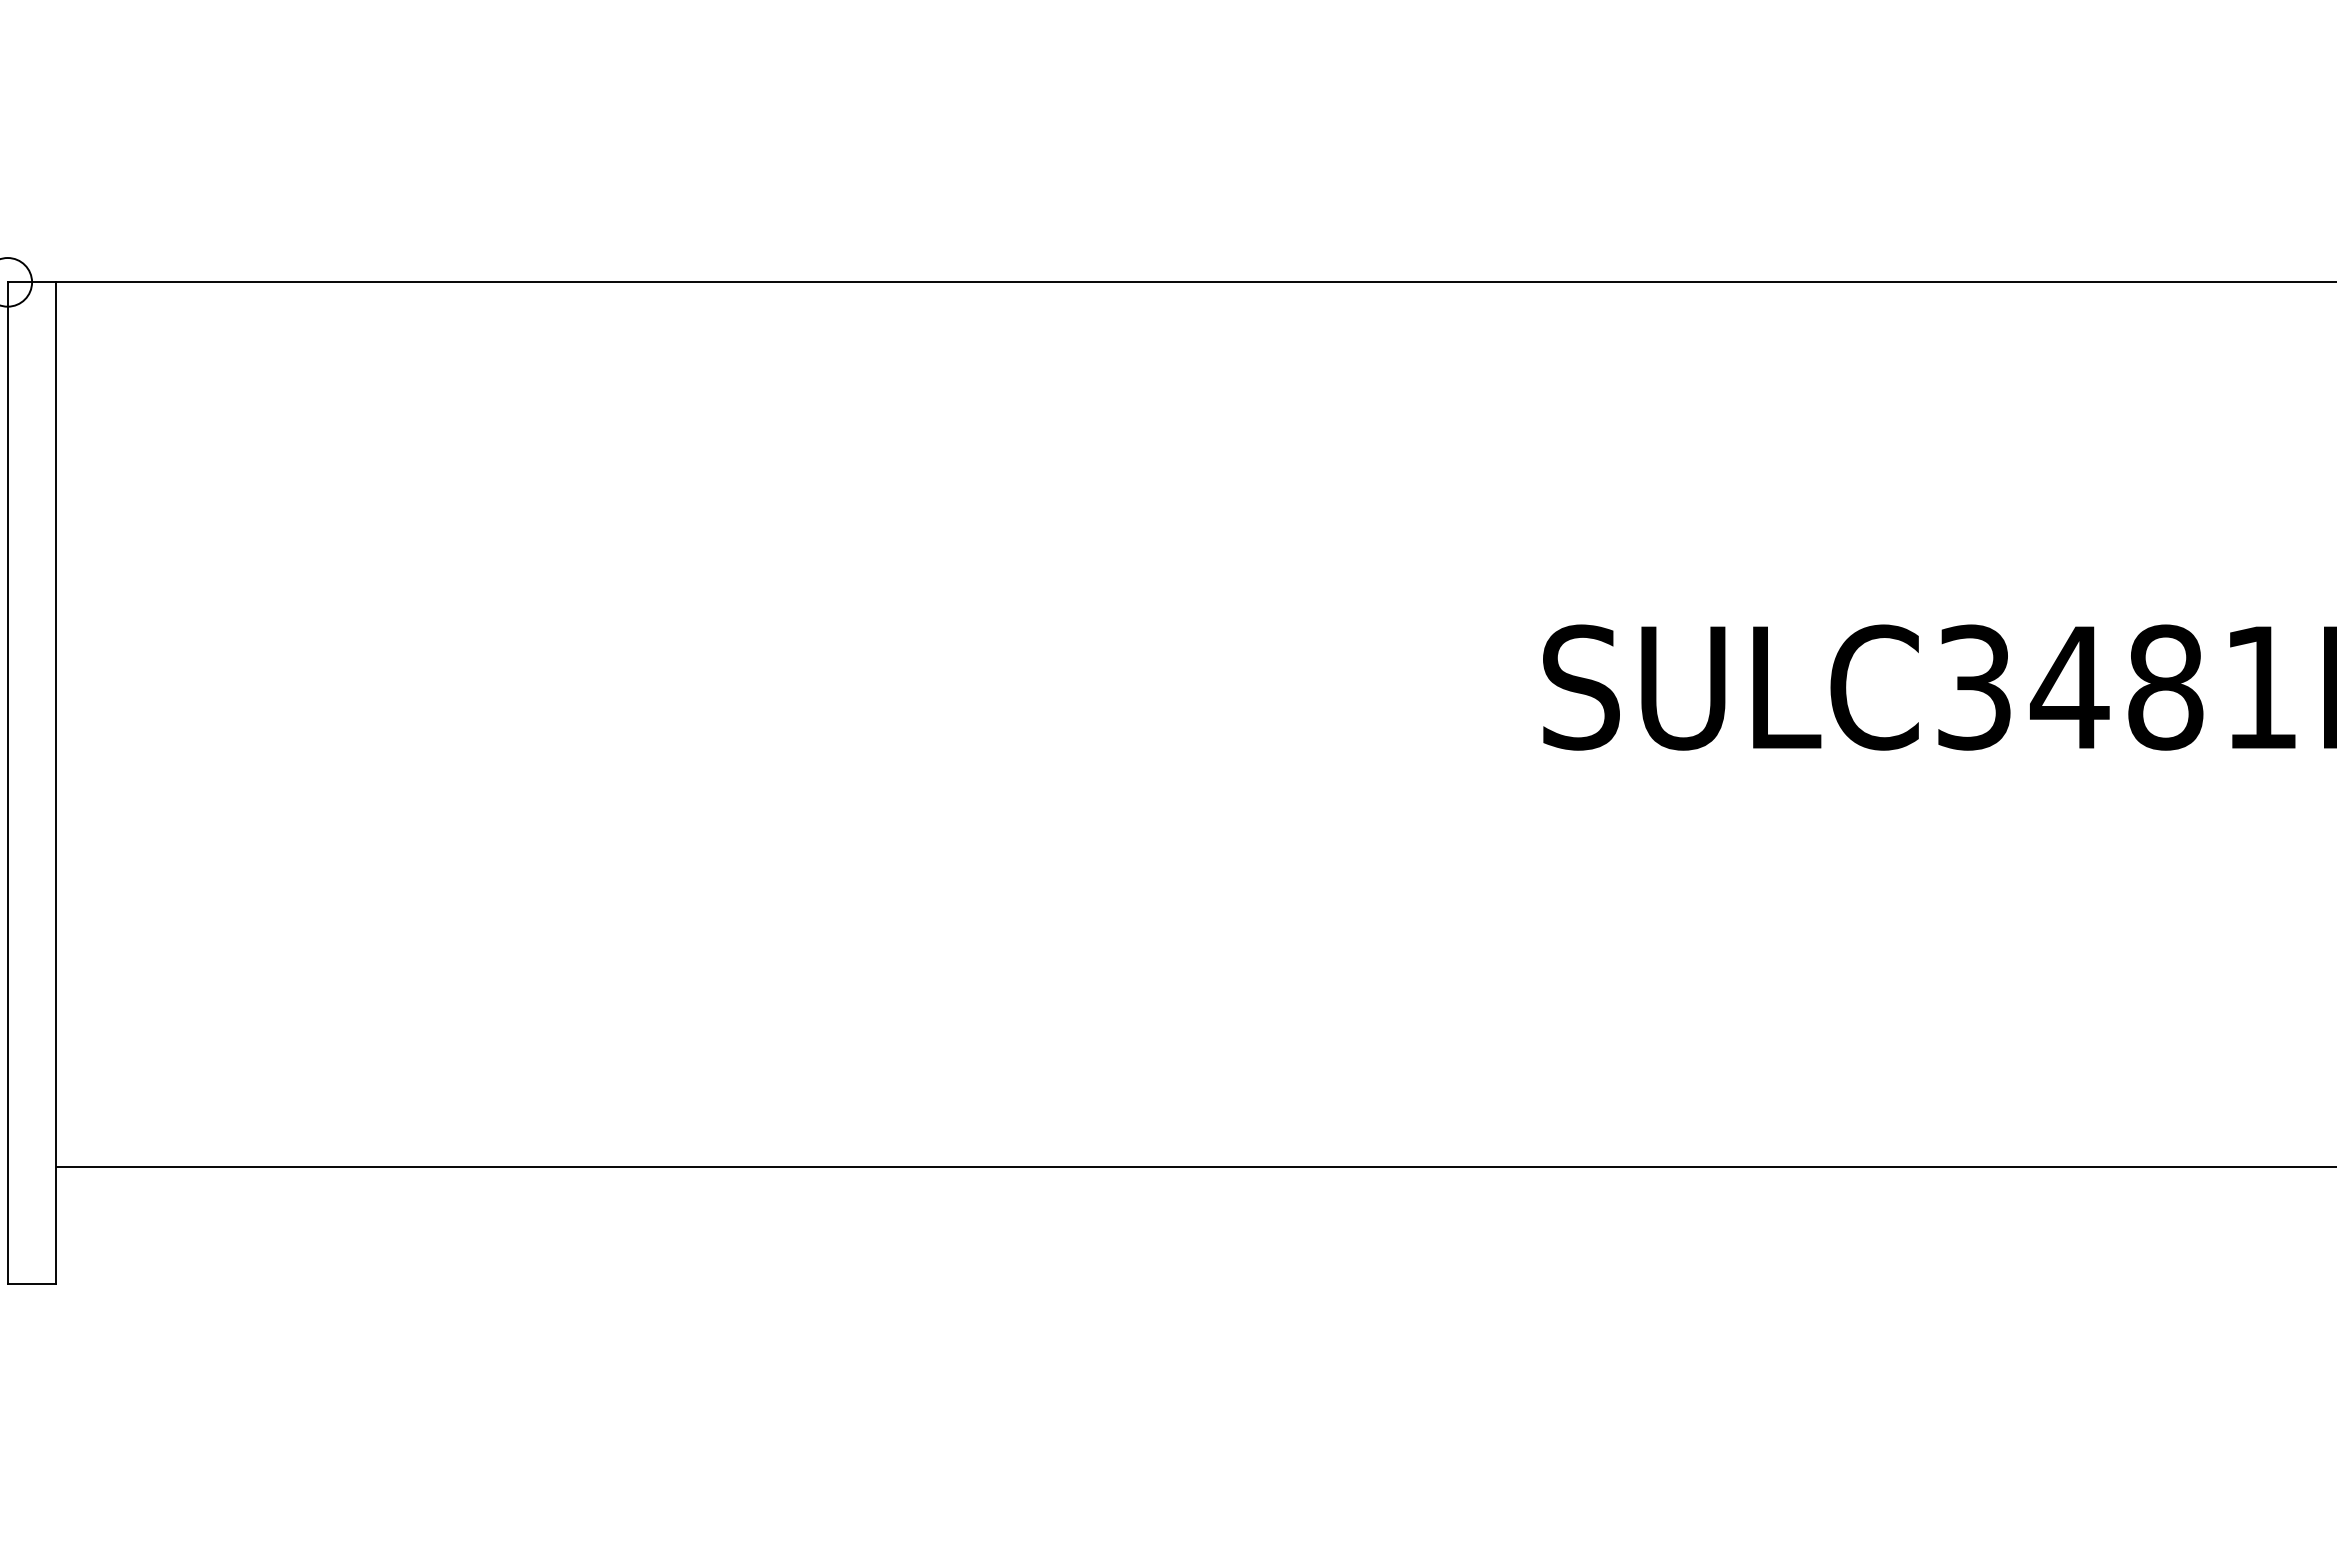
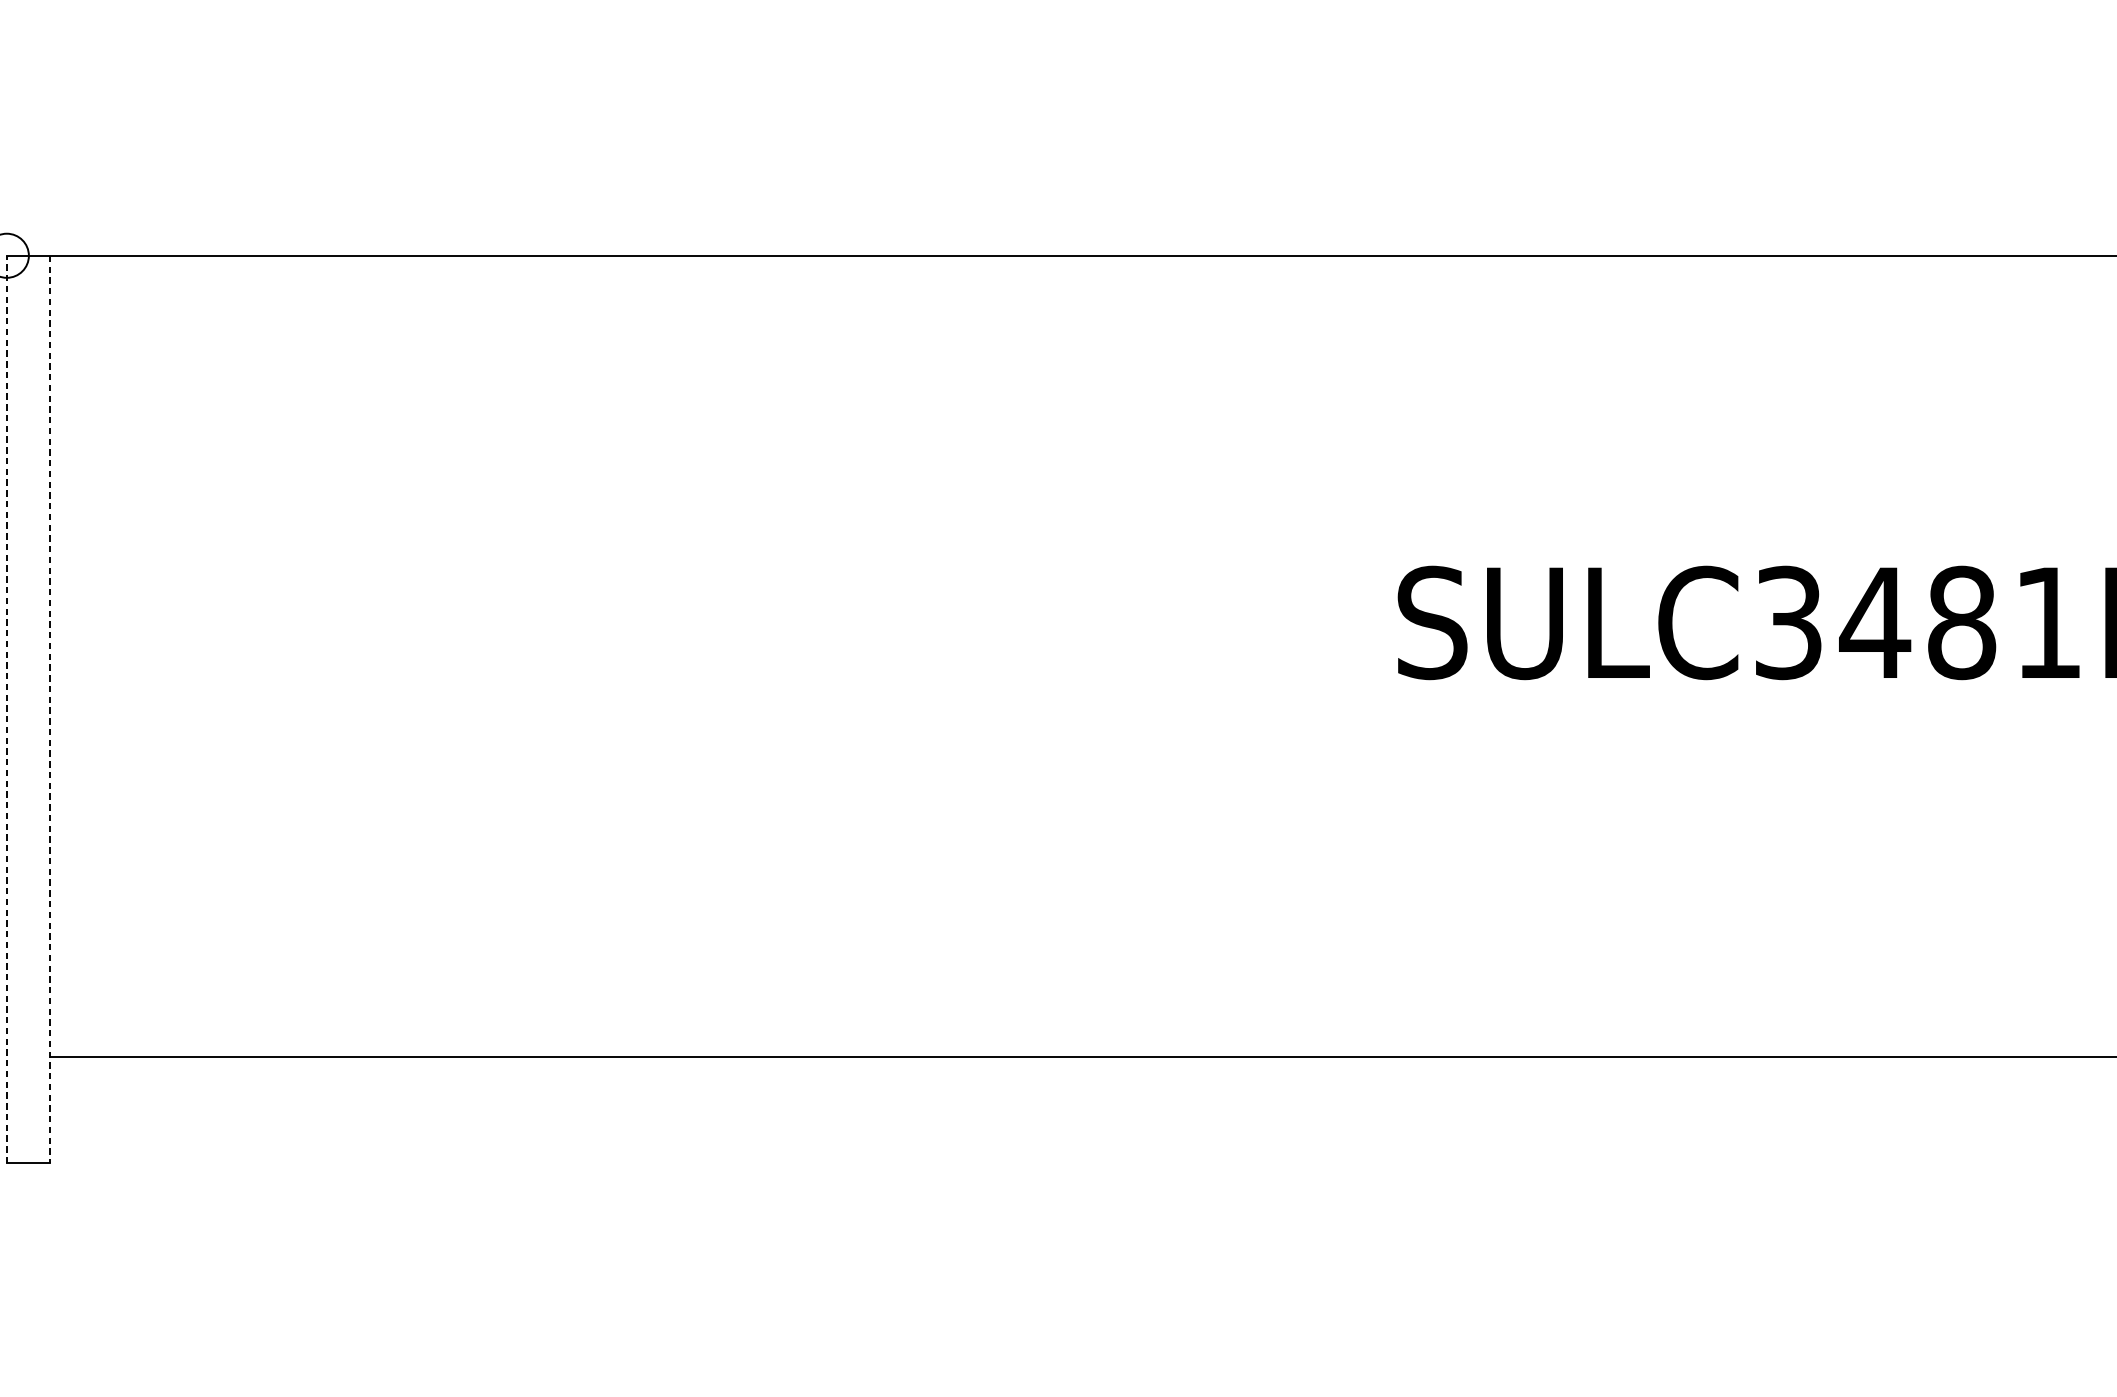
line: (7, 783) -> (6, 709), solid -> dashed
line: (55, 783) -> (50, 709), solid -> dashed

